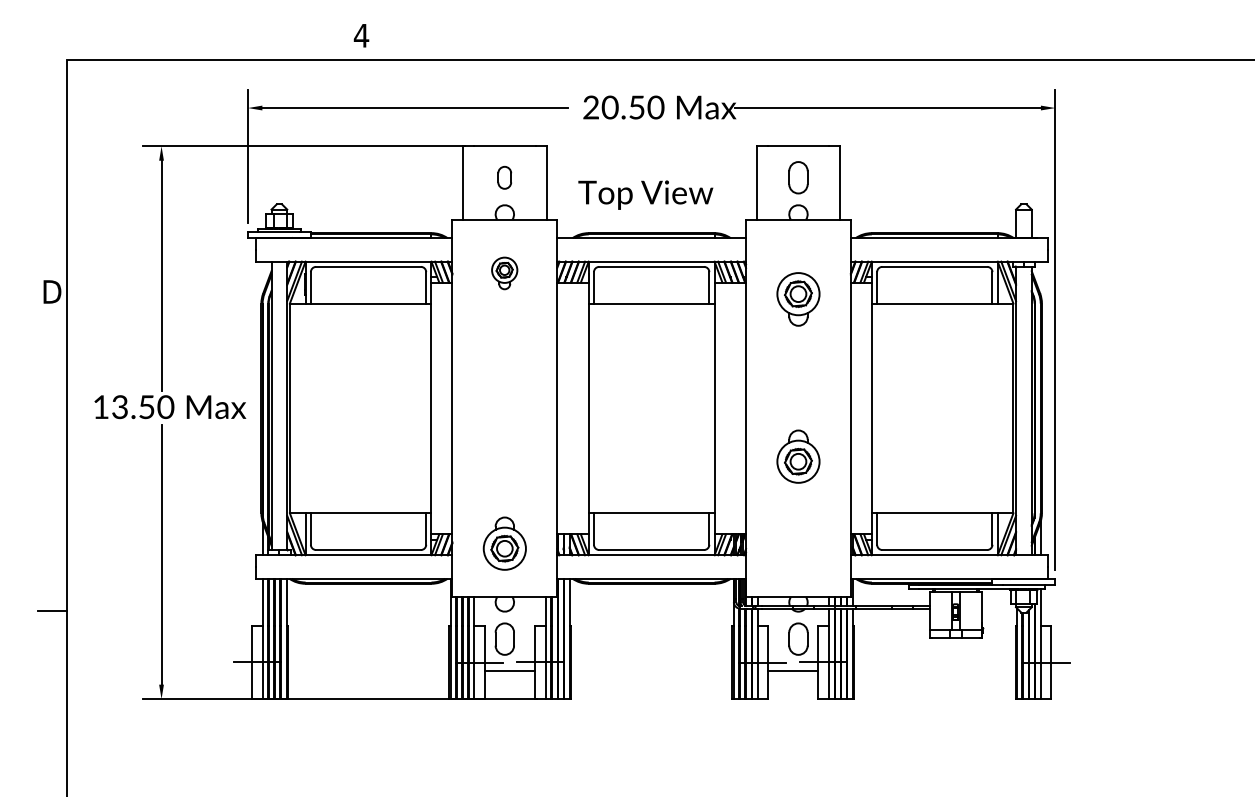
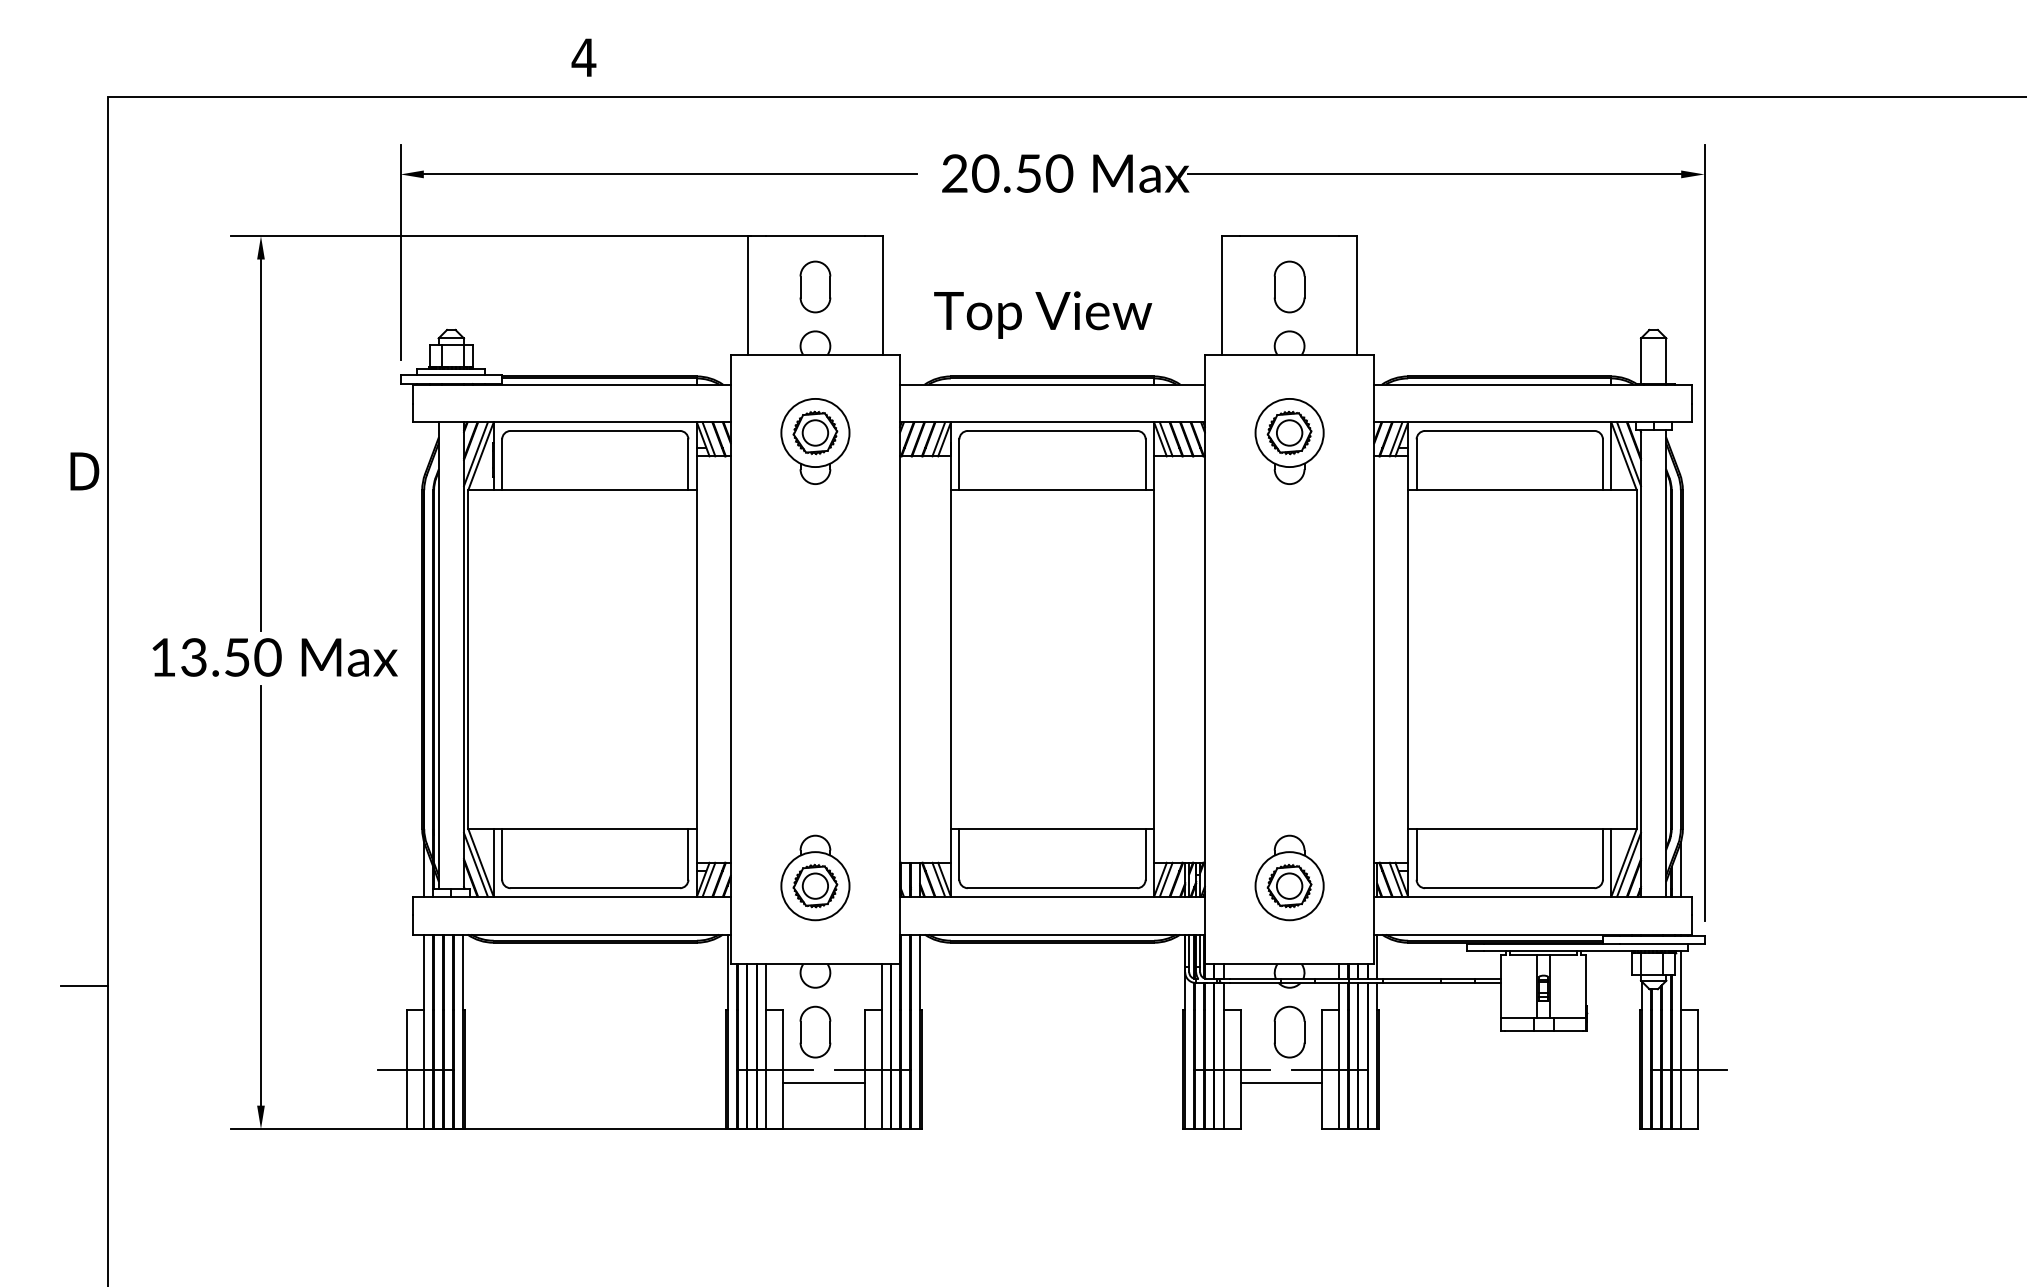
part: (504, 177) -> (814, 286), size x1.43
part: (504, 273) -> (814, 441), size x1.67
part: (798, 299) -> (1289, 441), moved
part: (798, 456) -> (1289, 877), moved

